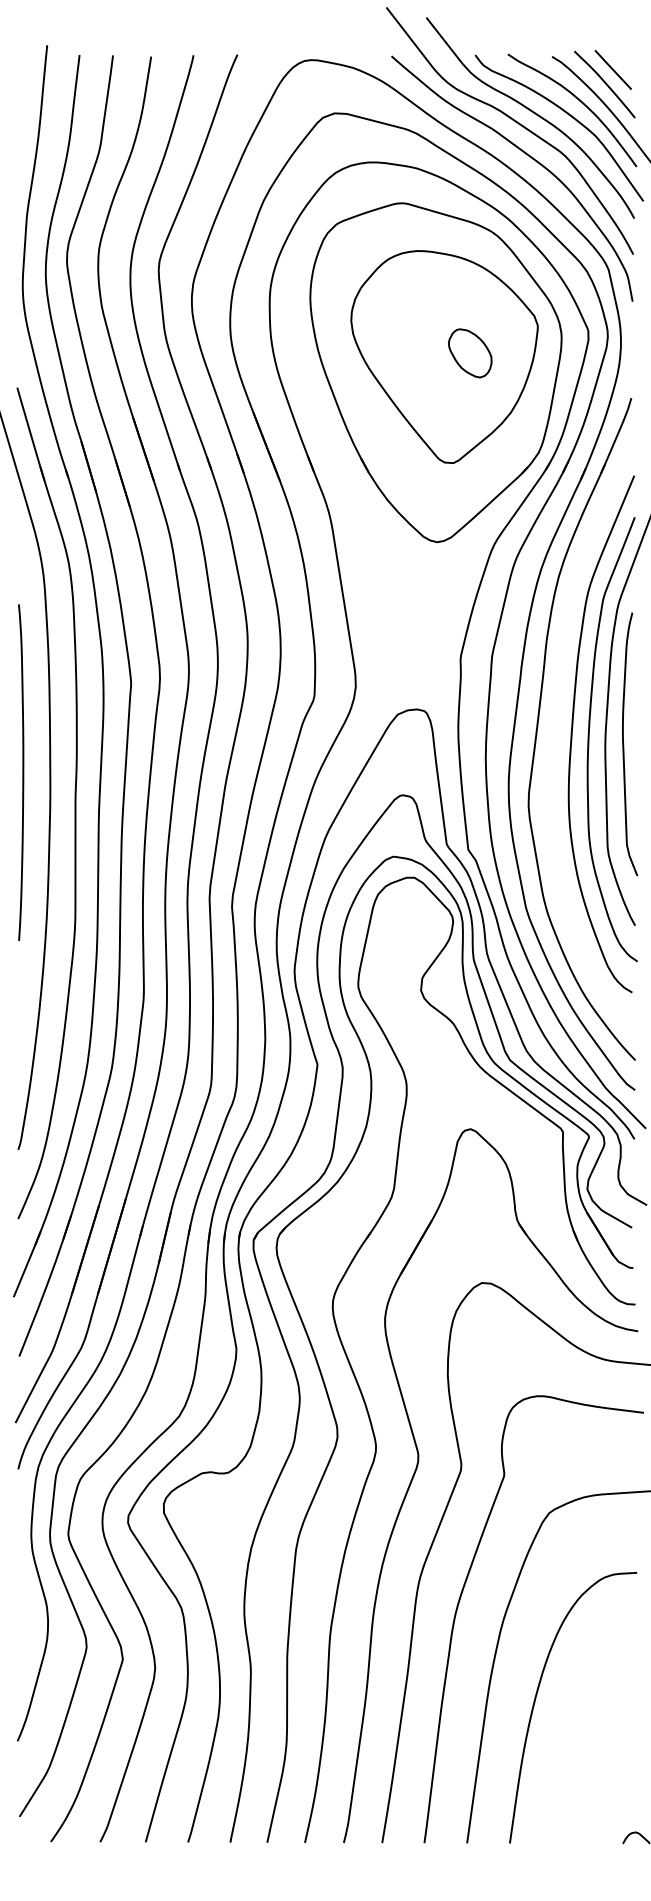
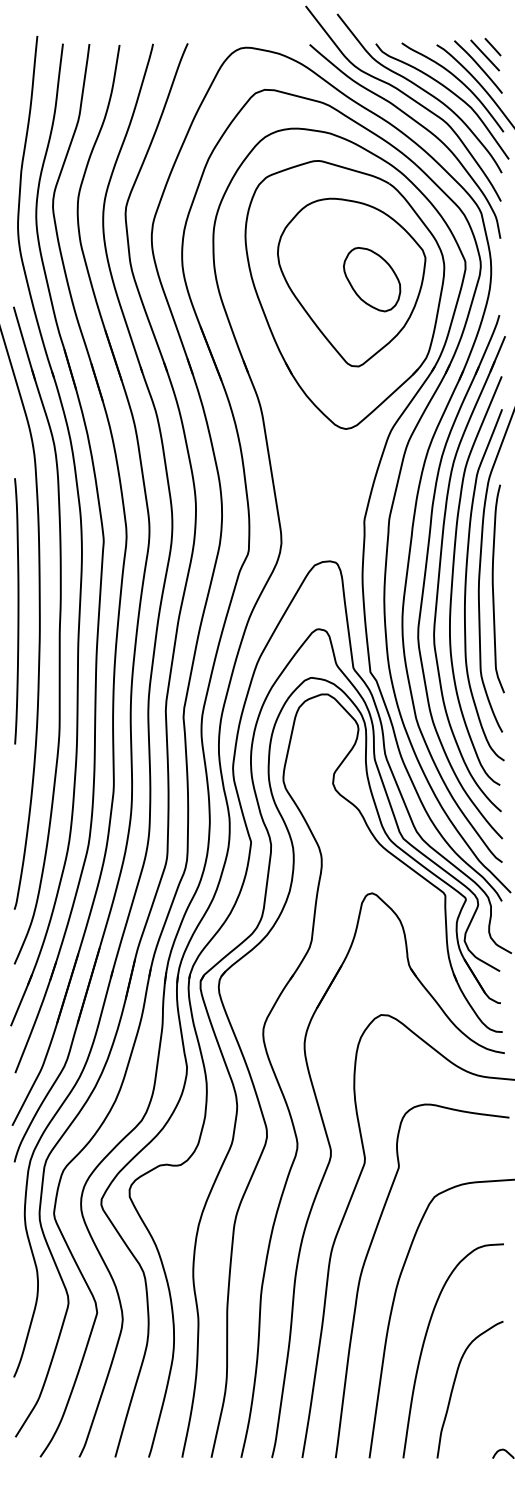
line: (622, 58) -> (492, 46), added
part: (469, 353) -> (371, 279), size x1.67
part: (556, 724) -> (440, 573), added
curve: (574, 1751) -> (454, 1385), added

